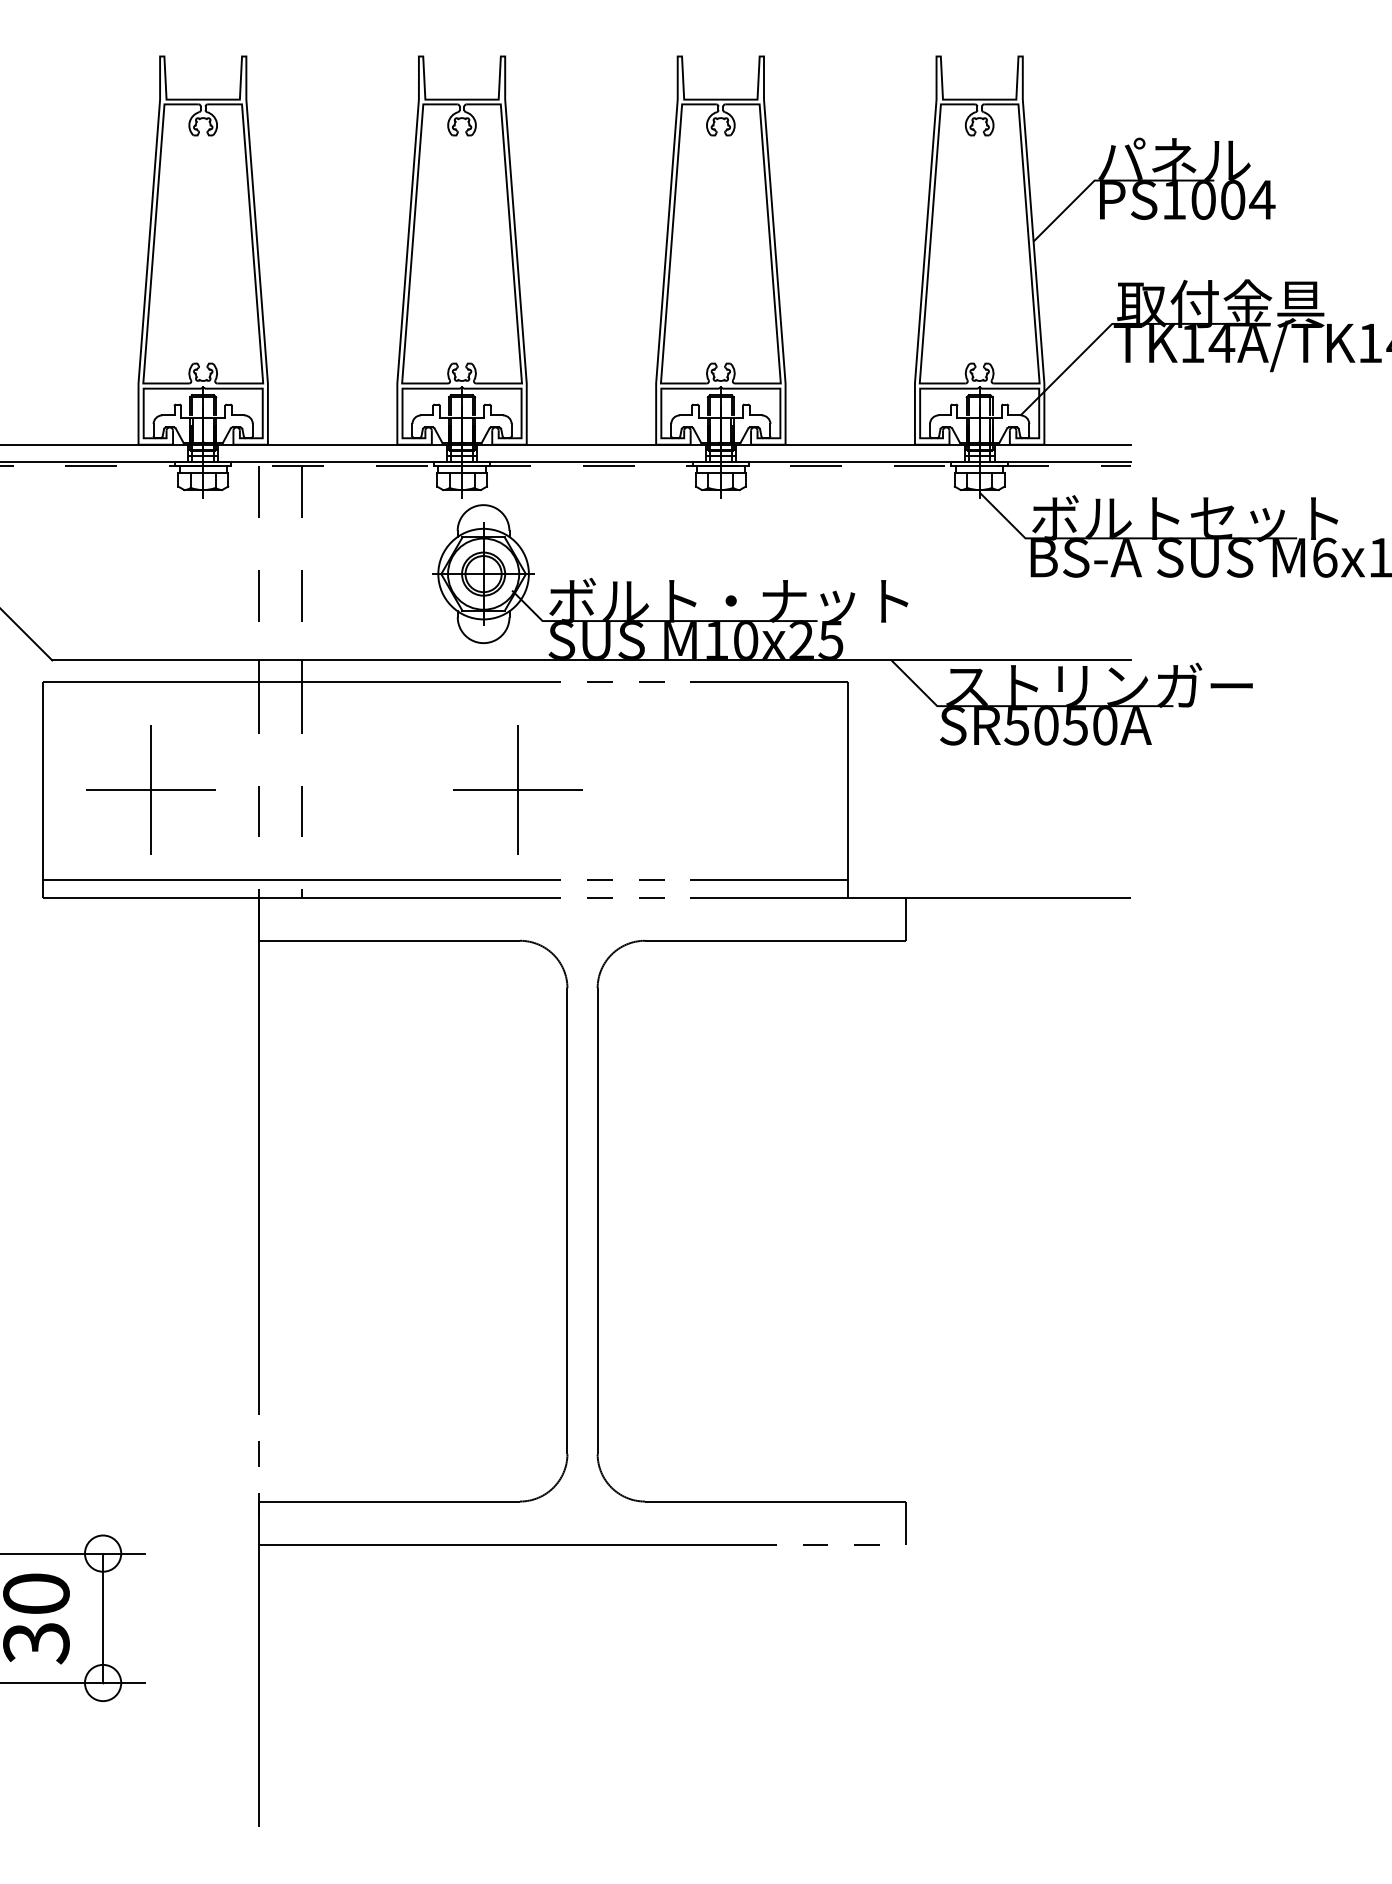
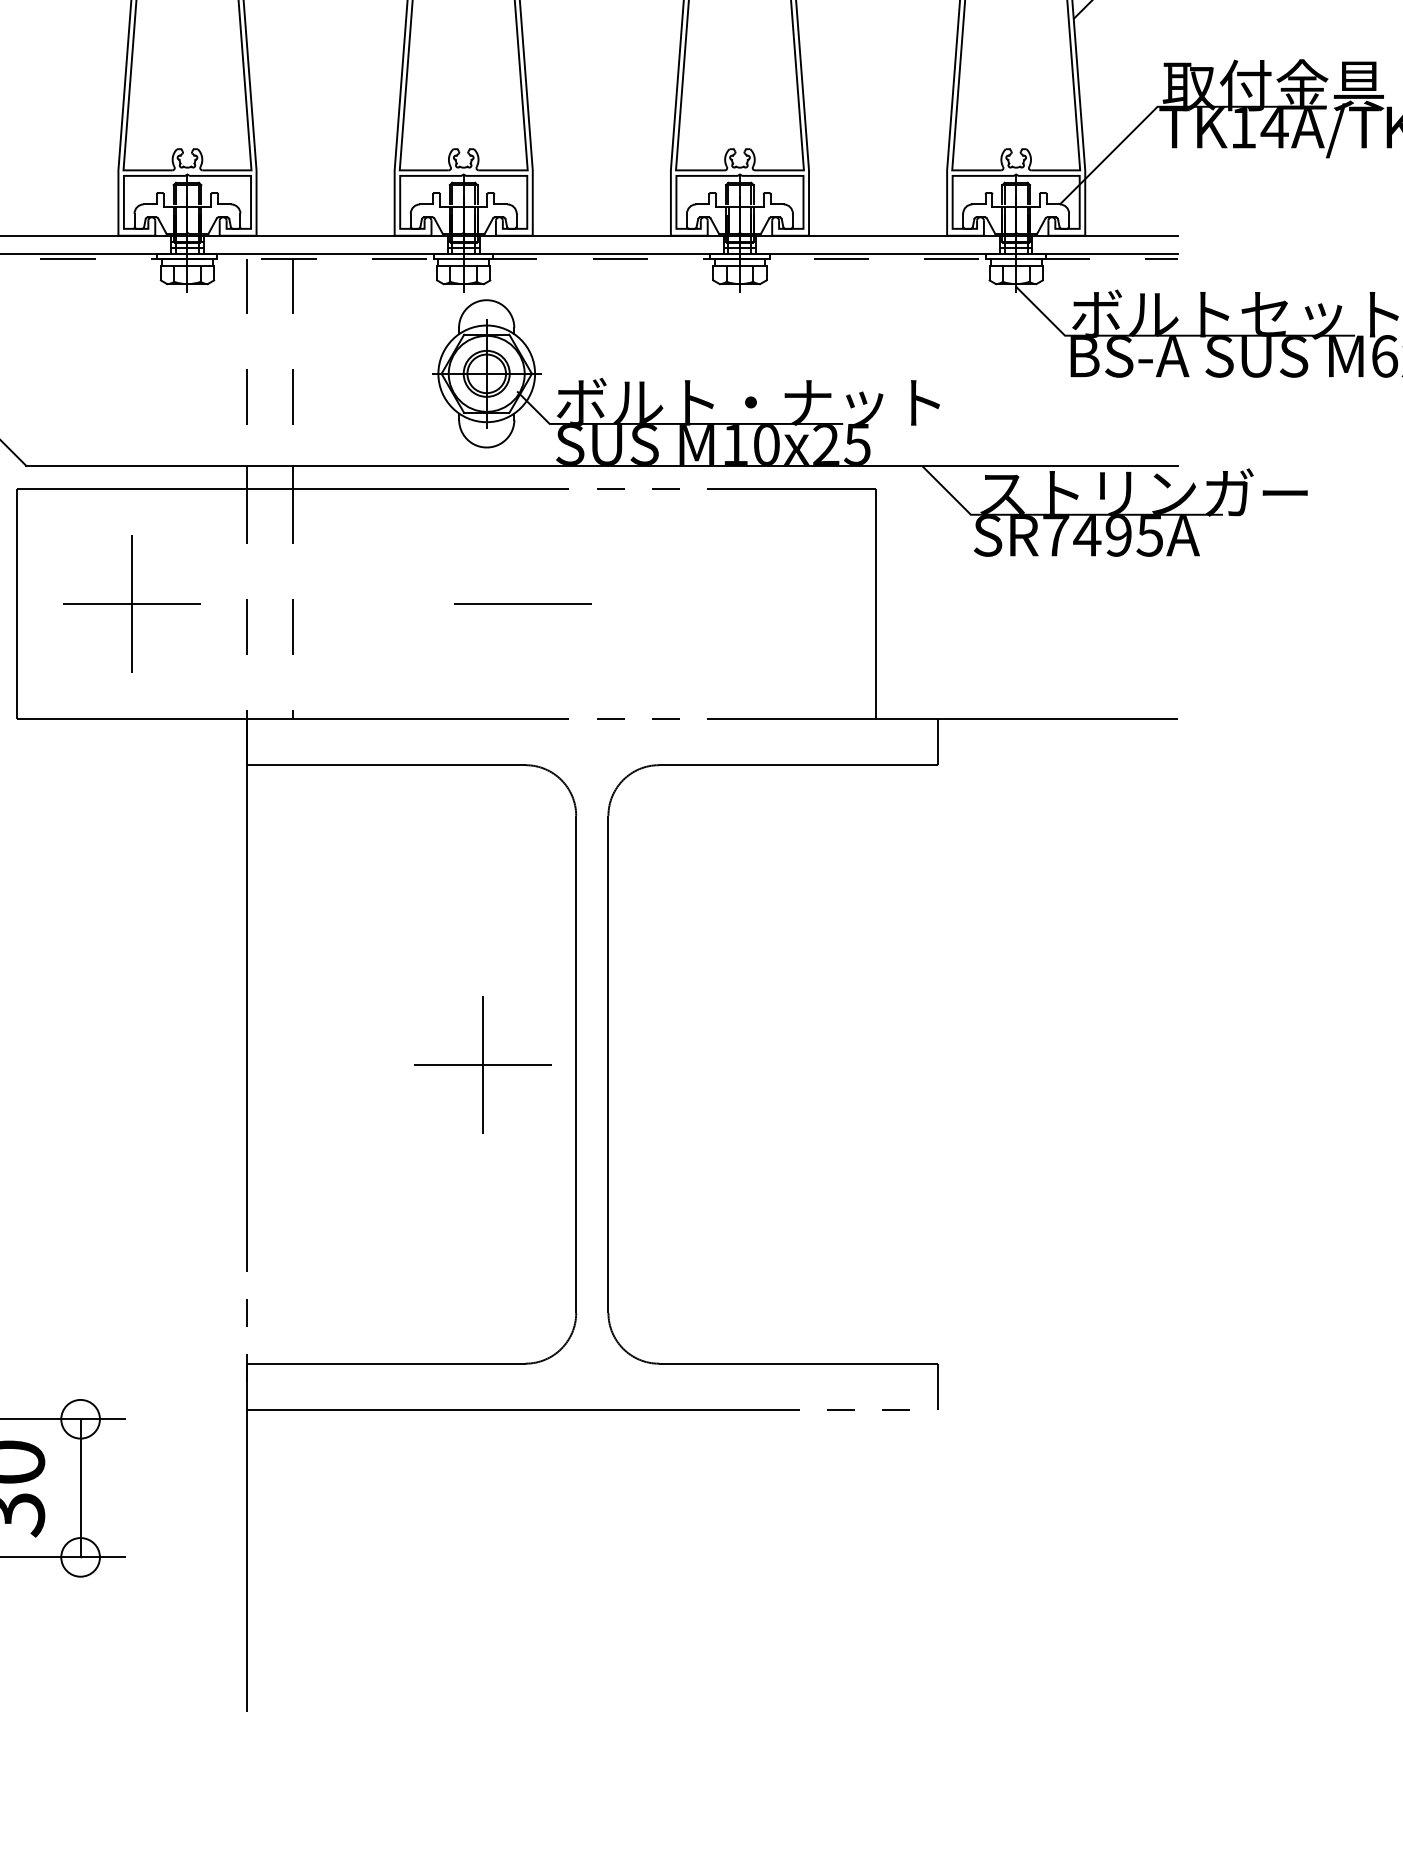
text: (1060, 725) -> (1102, 535), SR5050A -> SR7495A
line: (517, 789) -> (522, 603), removed
line: (445, 880) -> (446, 700), removed
part: (479, 1221) -> (482, 1064), added

